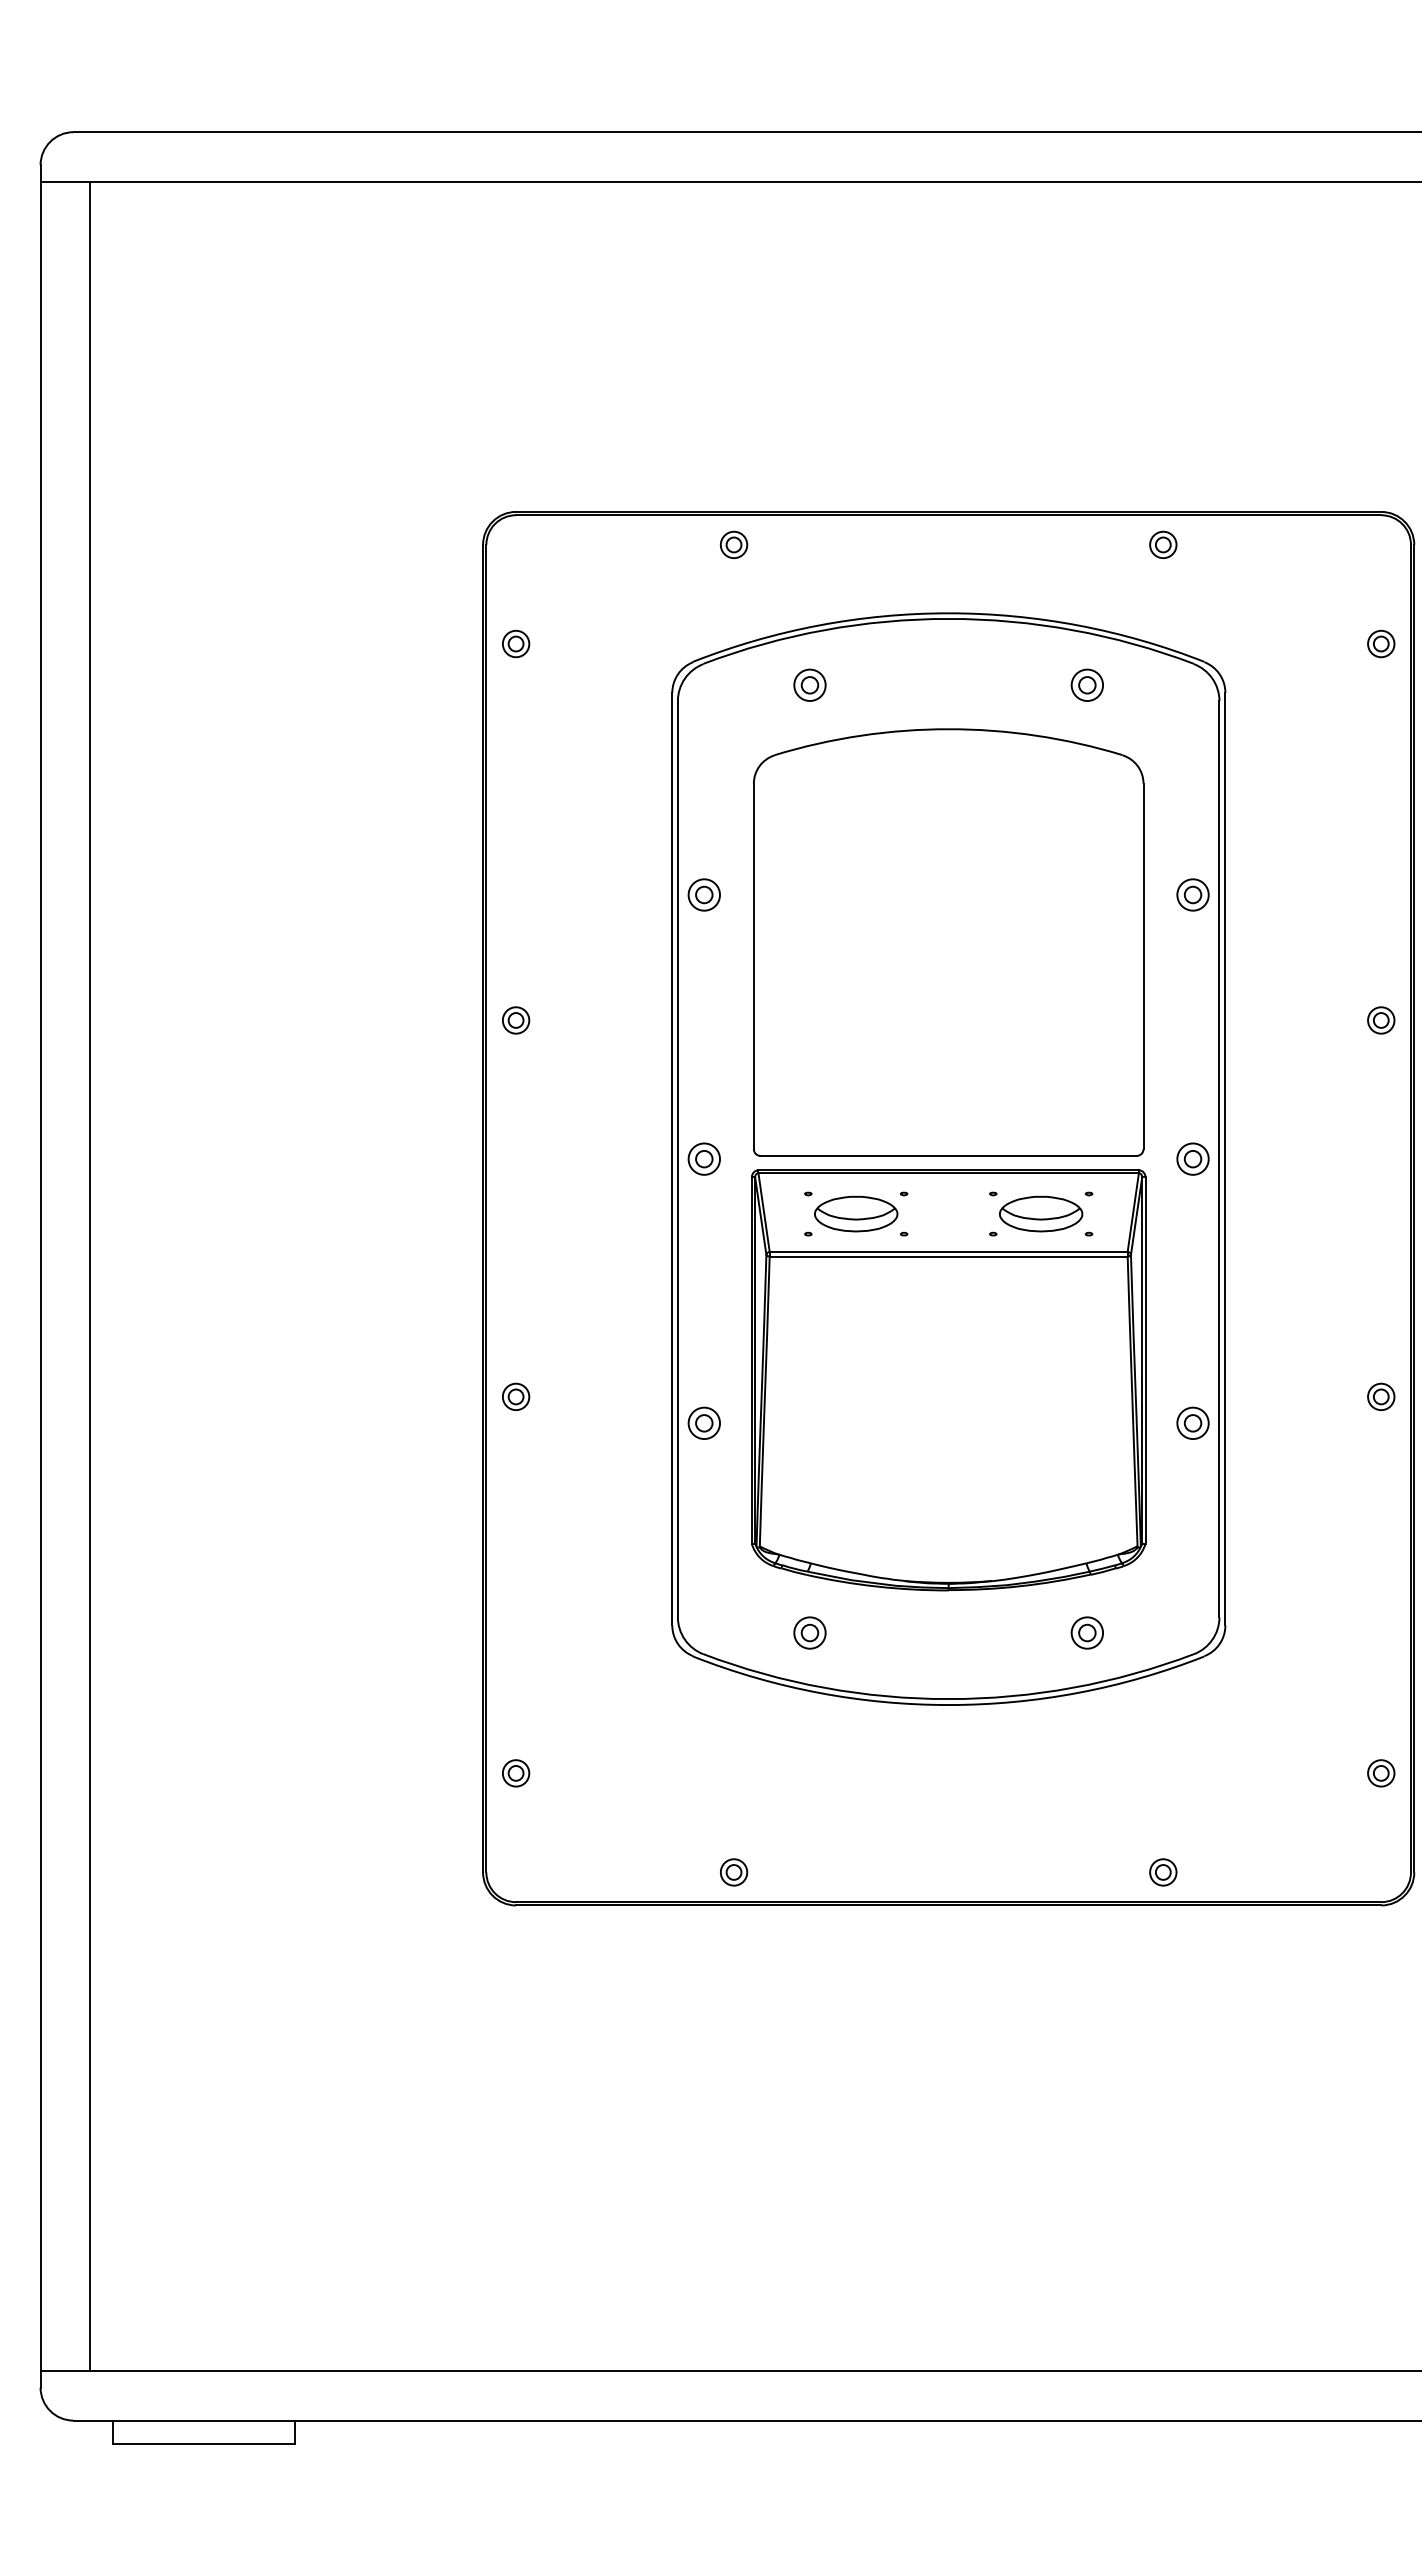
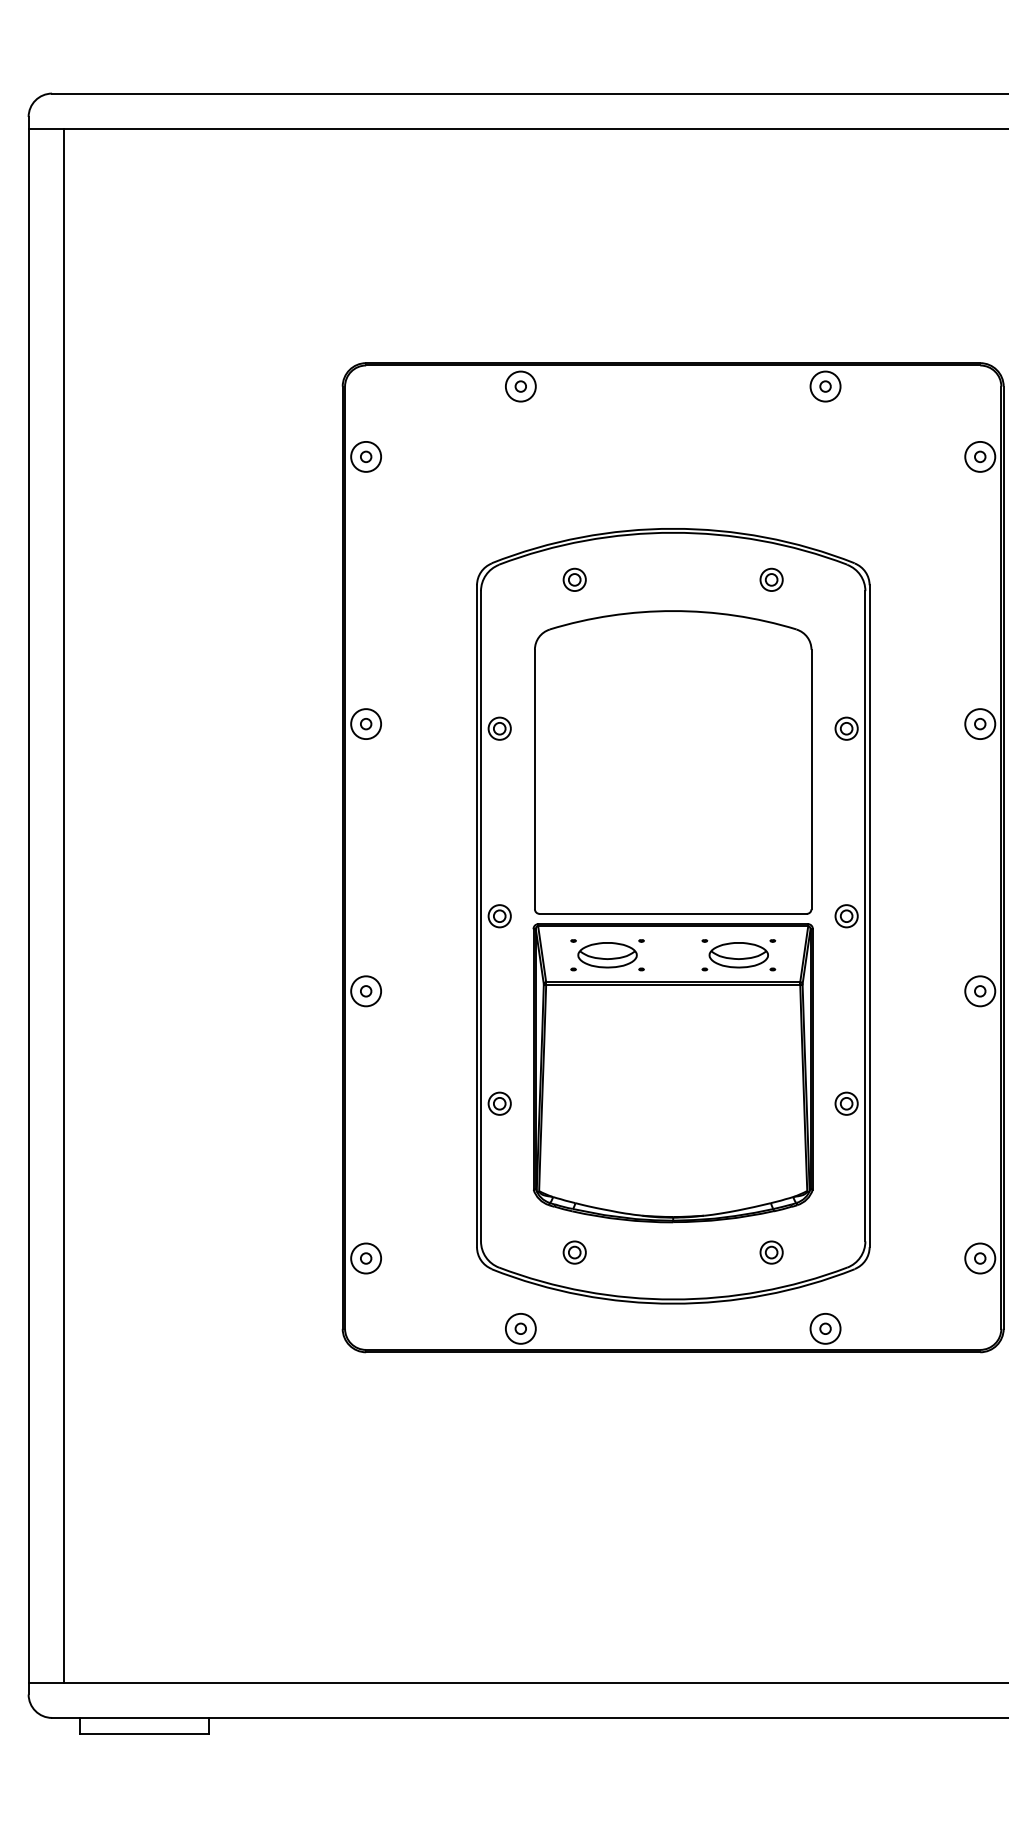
circle: (733, 544) -> (520, 386), size x1.6
circle: (1163, 544) -> (825, 386), size x1.6
circle: (515, 643) -> (365, 456), size x1.6
circle: (1381, 643) -> (980, 456), size x1.6
circle: (515, 1020) -> (365, 724), size x1.6
circle: (1381, 1020) -> (980, 724), size x1.6
part: (948, 1158) -> (673, 915), moved
circle: (515, 1396) -> (365, 991), size x1.6
circle: (1381, 1396) -> (980, 991), size x1.6
circle: (515, 1773) -> (365, 1258), size x1.6
circle: (1381, 1773) -> (980, 1258), size x1.6
circle: (733, 1872) -> (520, 1328), size x1.6
circle: (1163, 1872) -> (825, 1328), size x1.6

